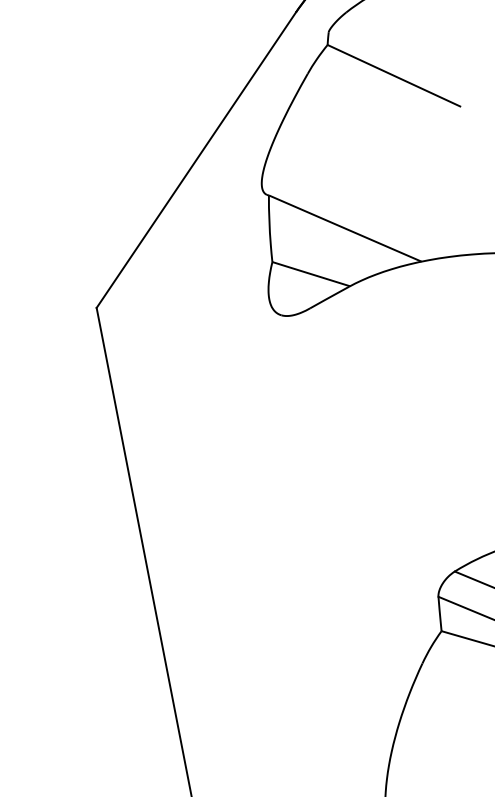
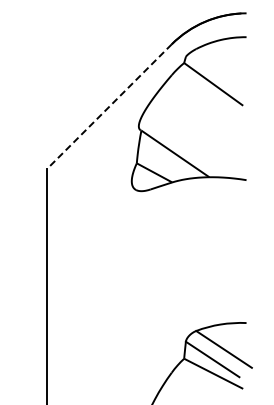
line: (196, 161) -> (109, 107), solid -> dashed

